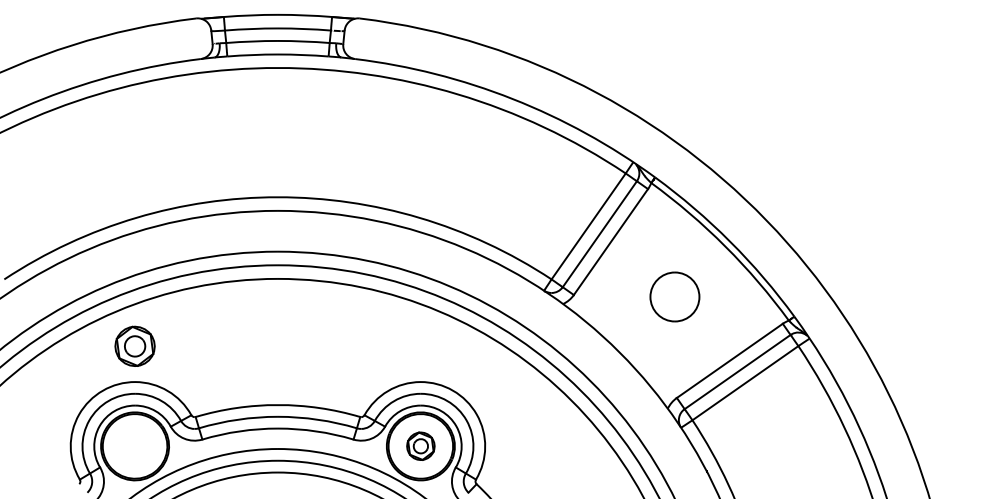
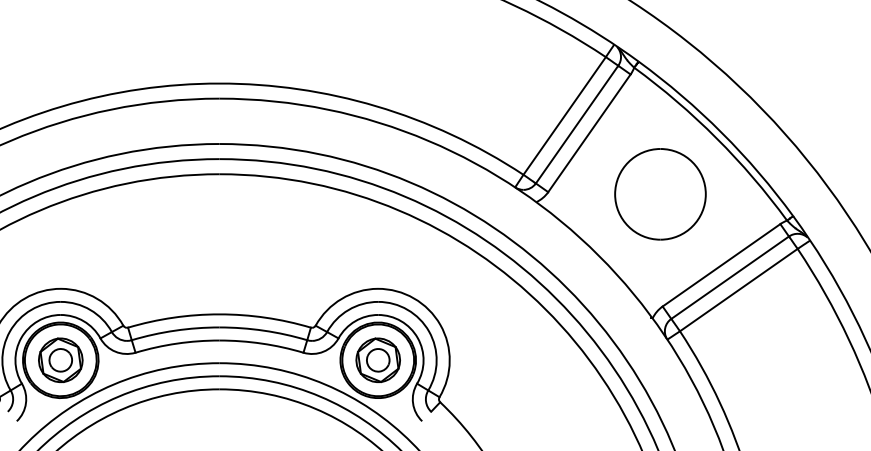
part: (674, 296) -> (660, 193), size x1.67
part: (134, 345) -> (60, 359), moved
part: (420, 445) -> (377, 359), size x1.43

